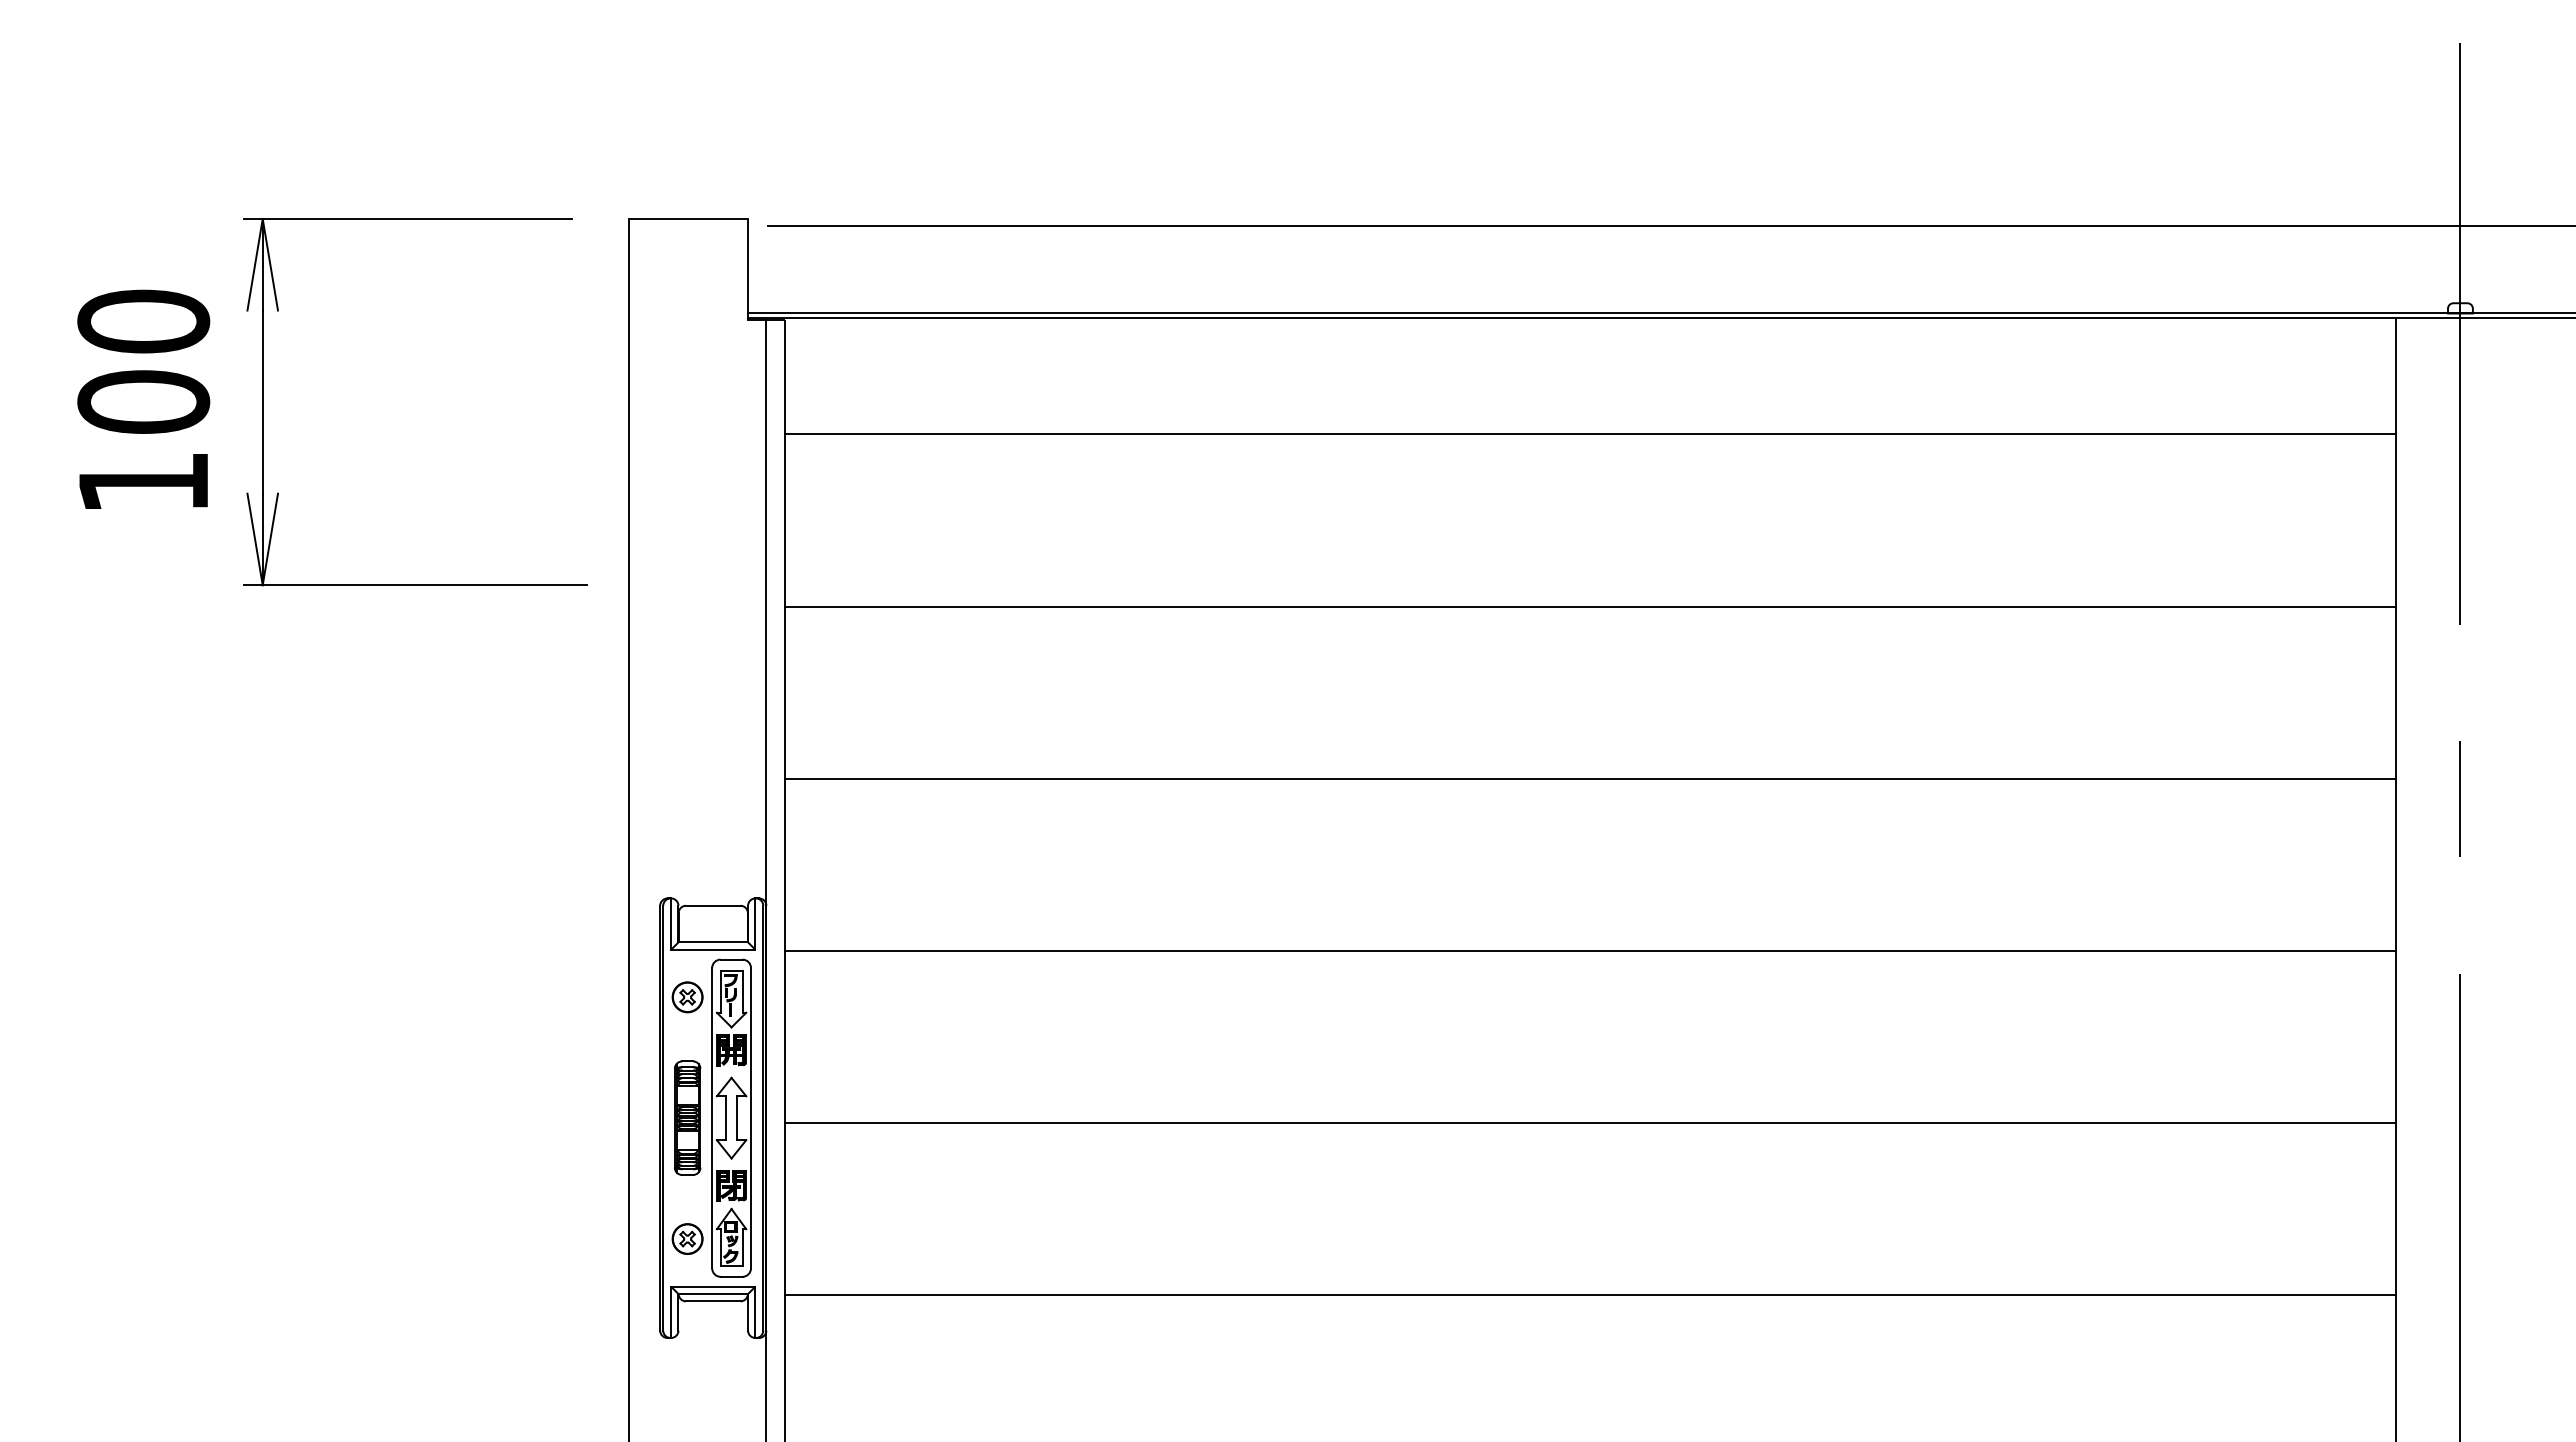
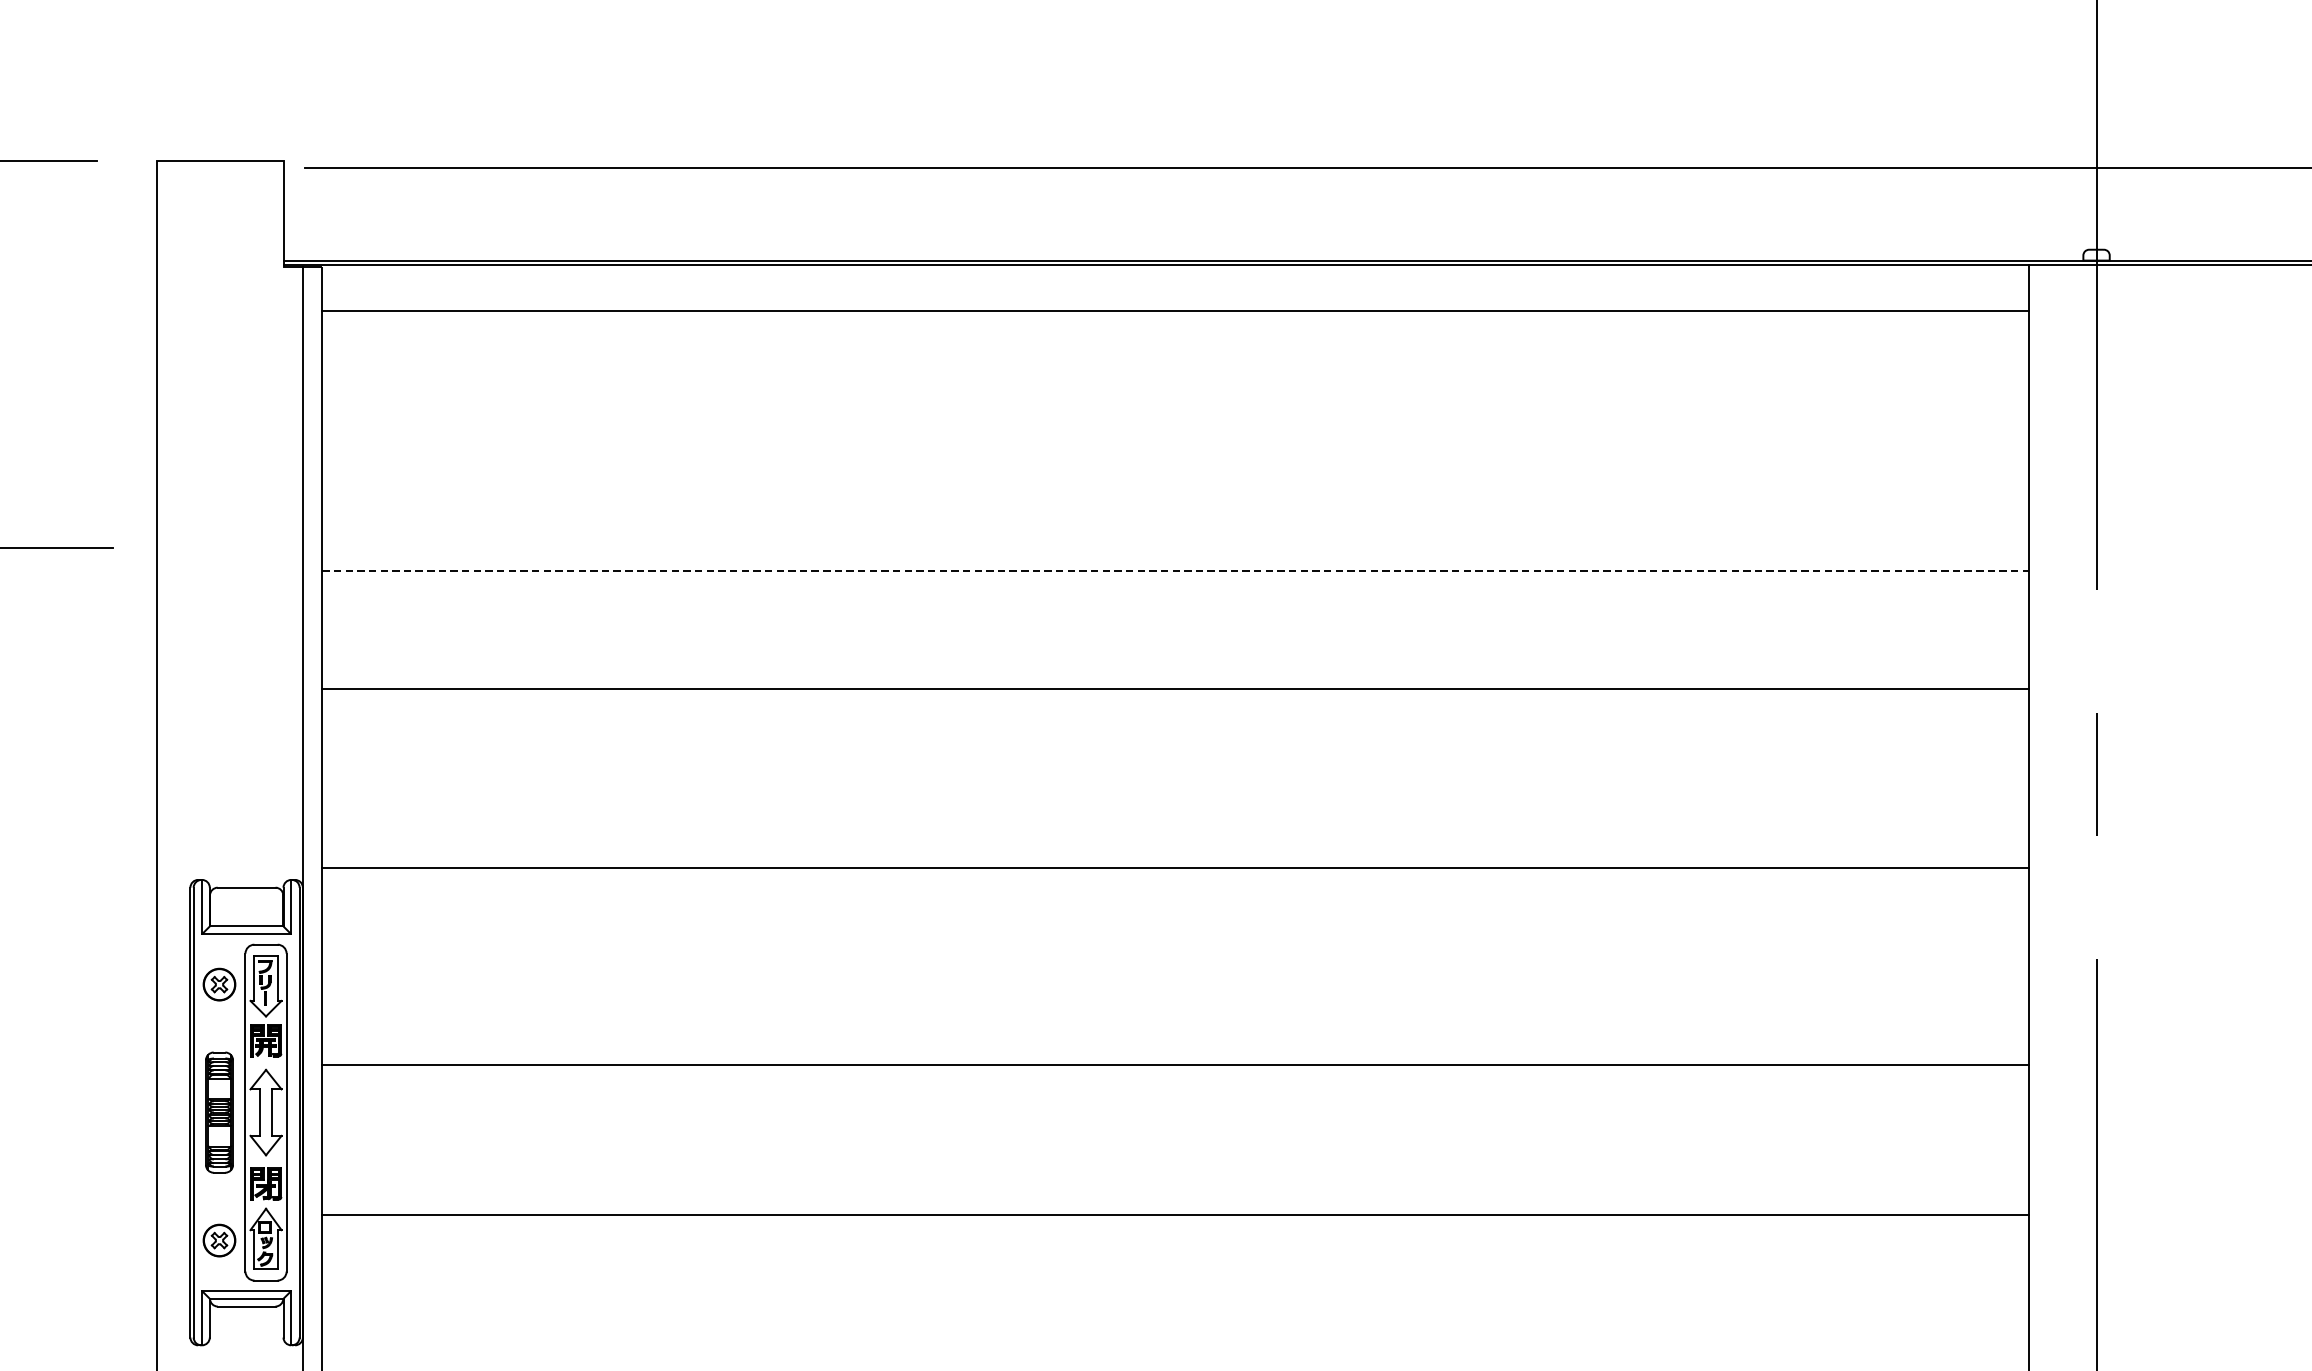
line: (1590, 434) -> (1175, 311), moved
line: (1590, 606) -> (1175, 570), solid -> dashed
line: (1590, 778) -> (1175, 688), moved
line: (1590, 950) -> (1175, 867), moved
line: (1590, 1122) -> (1175, 1064), moved
line: (1590, 1295) -> (1175, 1215), moved

